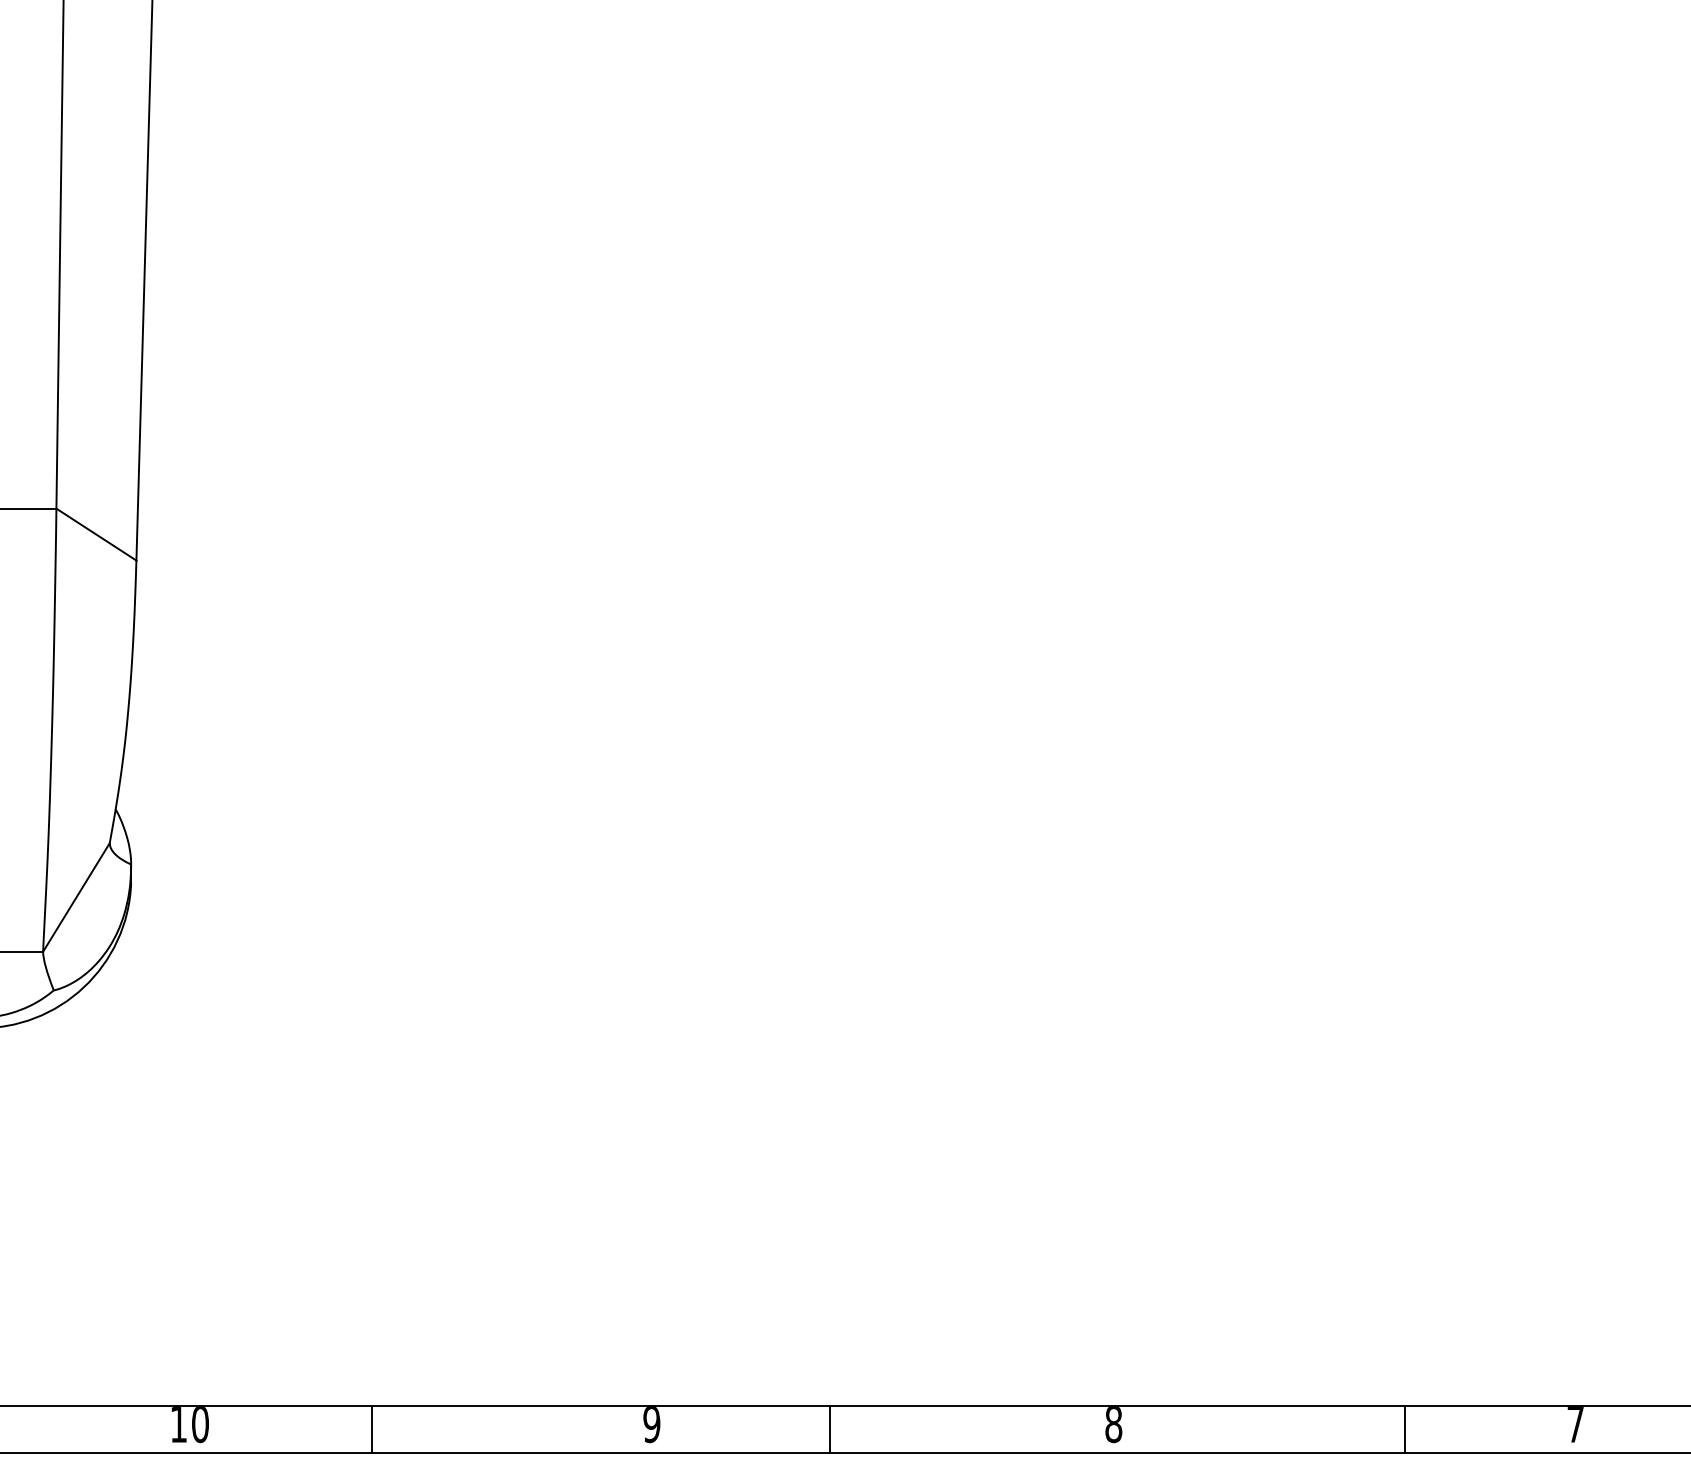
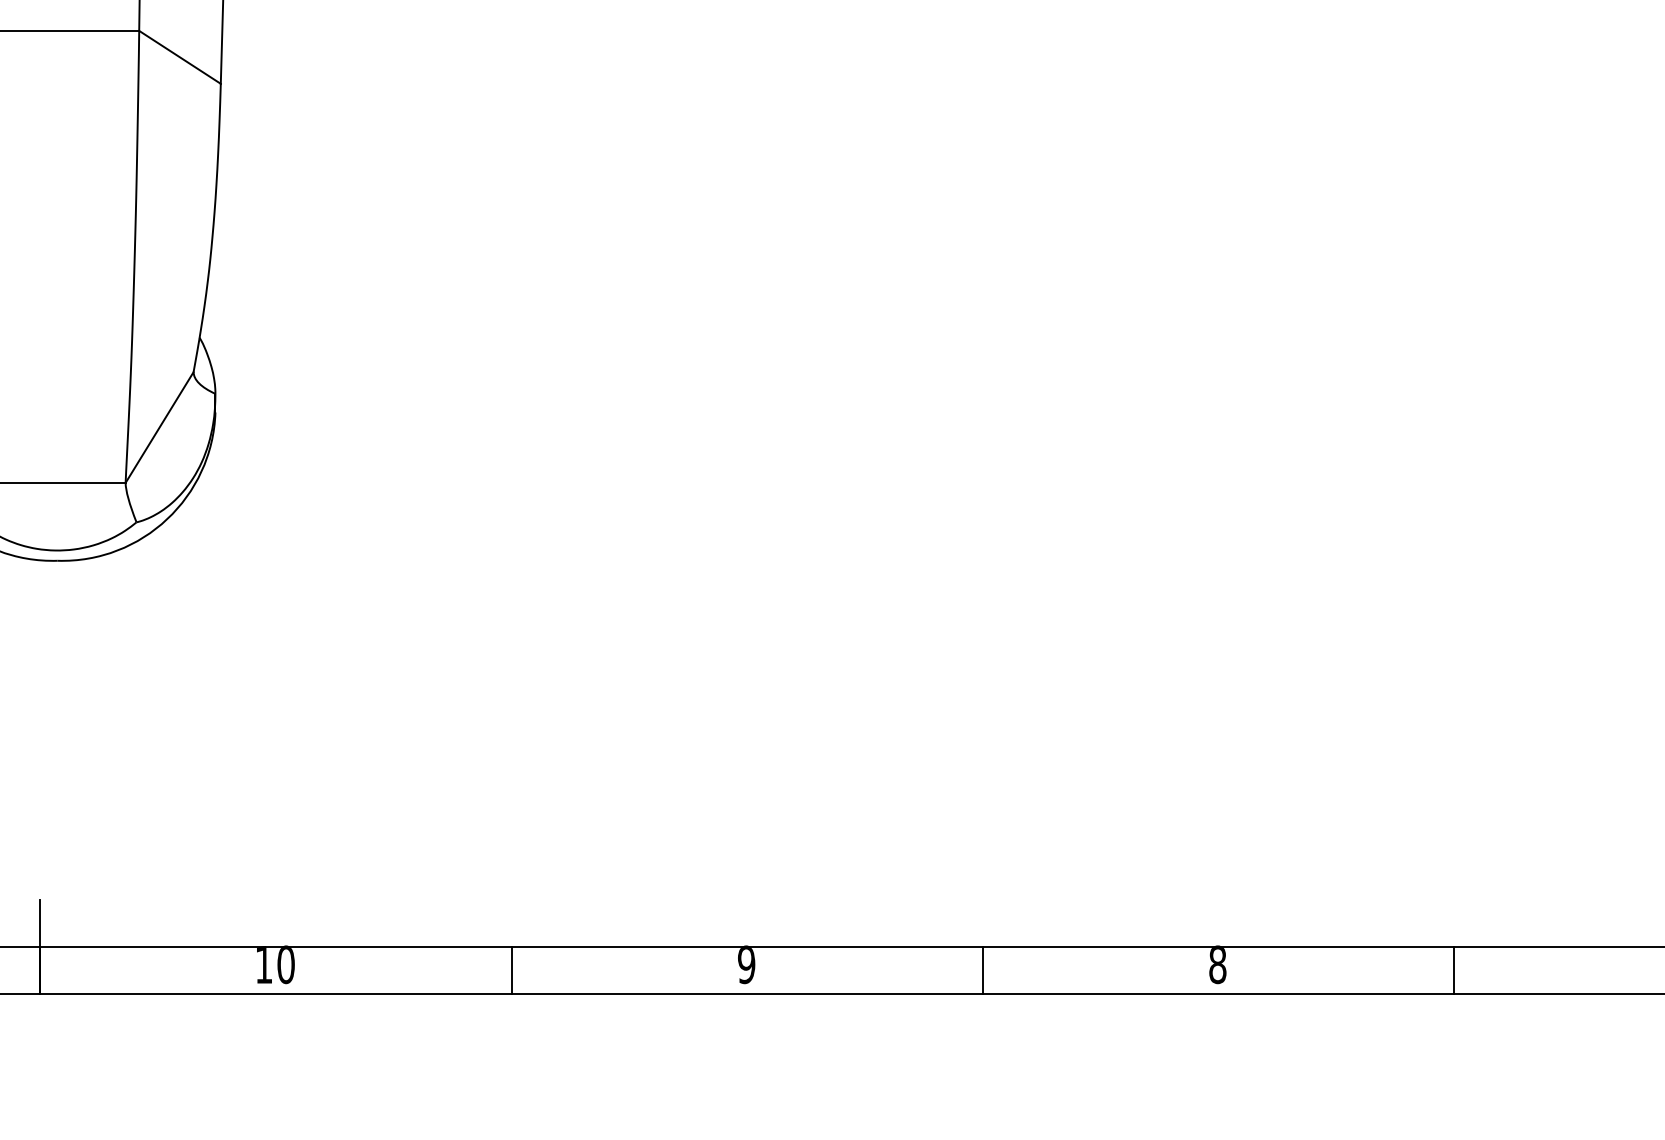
line: (372, 1429) -> (511, 970), moved
line: (830, 1429) -> (982, 970), moved
line: (1405, 1429) -> (1454, 970), moved

